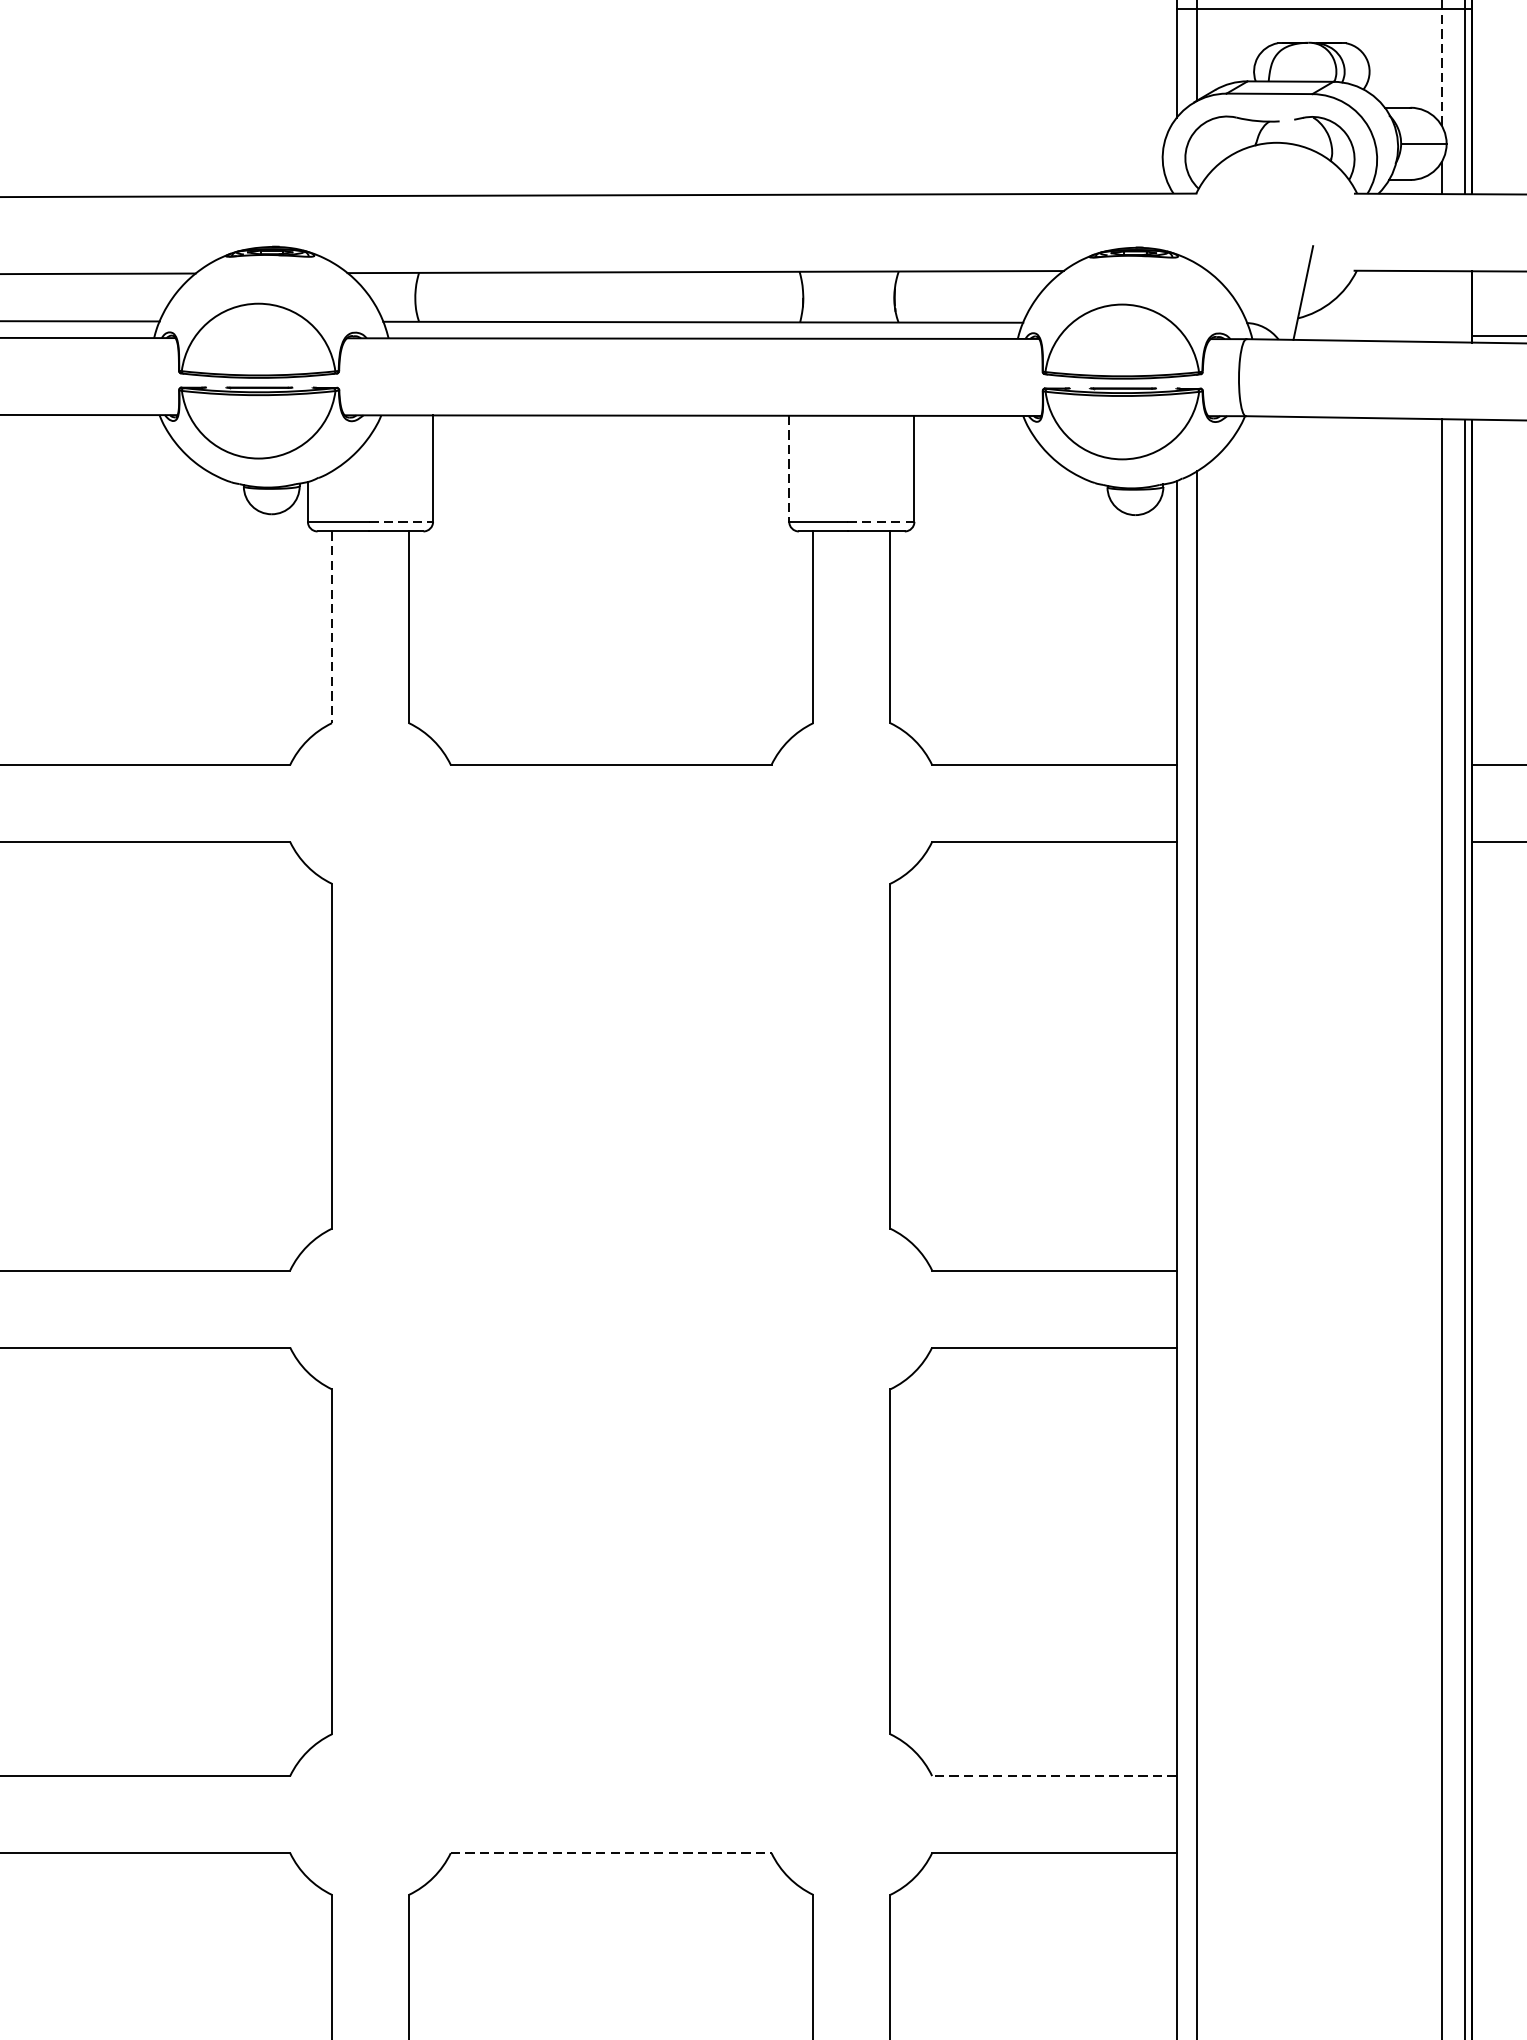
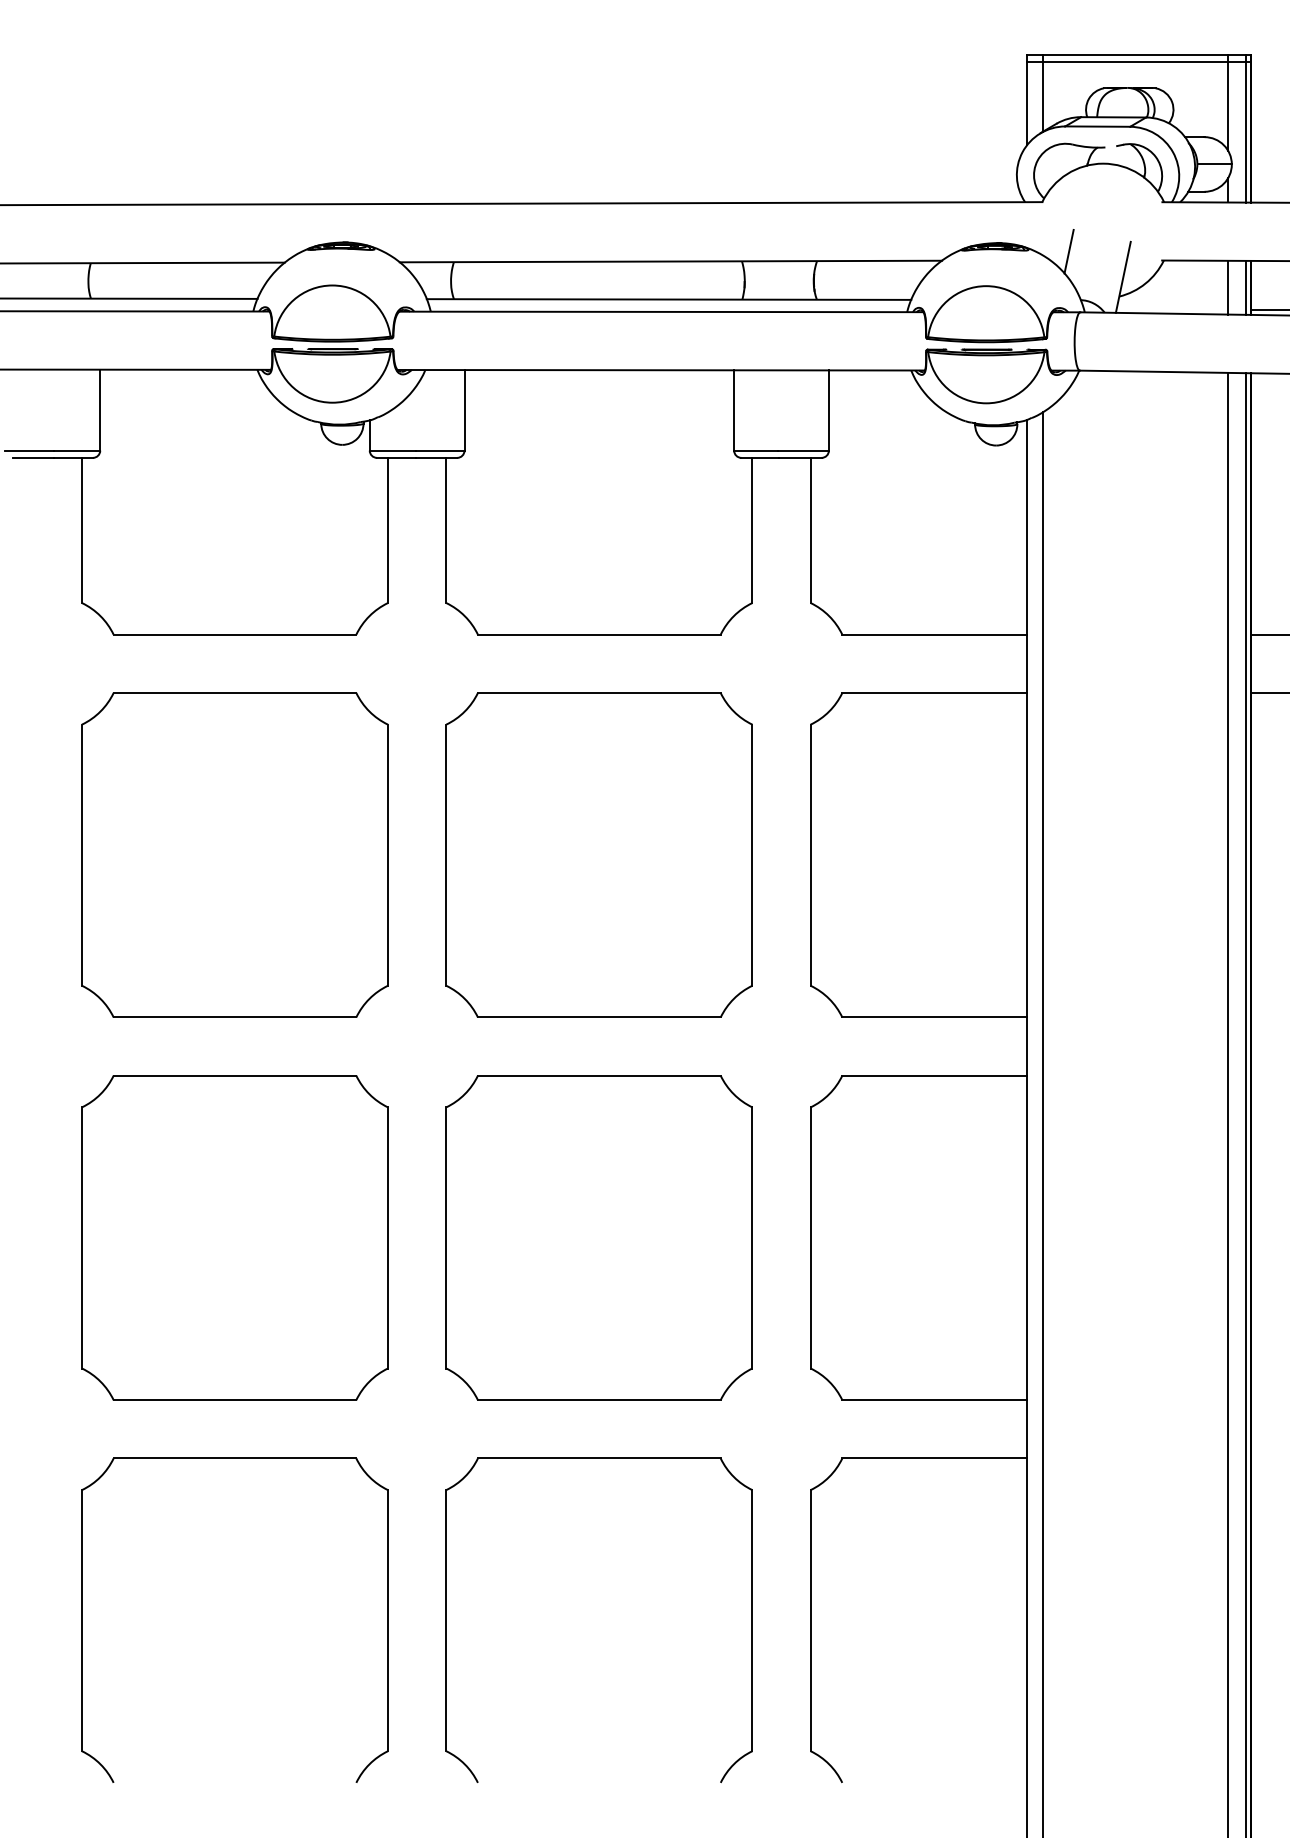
line: (1442, 67) -> (1228, 106), dashed -> solid
line: (1230, 258) -> (1068, 251), added
line: (1442, 306) -> (1228, 287), added
line: (1464, 306) -> (1245, 287), added
line: (789, 468) -> (734, 410), dashed -> solid
line: (401, 521) -> (440, 450), dashed -> solid
line: (882, 521) -> (804, 450), dashed -> solid
line: (331, 627) -> (387, 530), dashed -> solid
part: (610, 1055) -> (598, 854), added
part: (610, 1561) -> (598, 1237), added
line: (1053, 1776) -> (934, 1400), dashed -> solid
line: (611, 1853) -> (599, 1458), dashed -> solid

